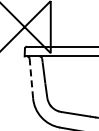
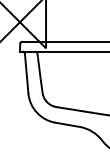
line: (31, 78) -> (26, 73), dashed -> solid

